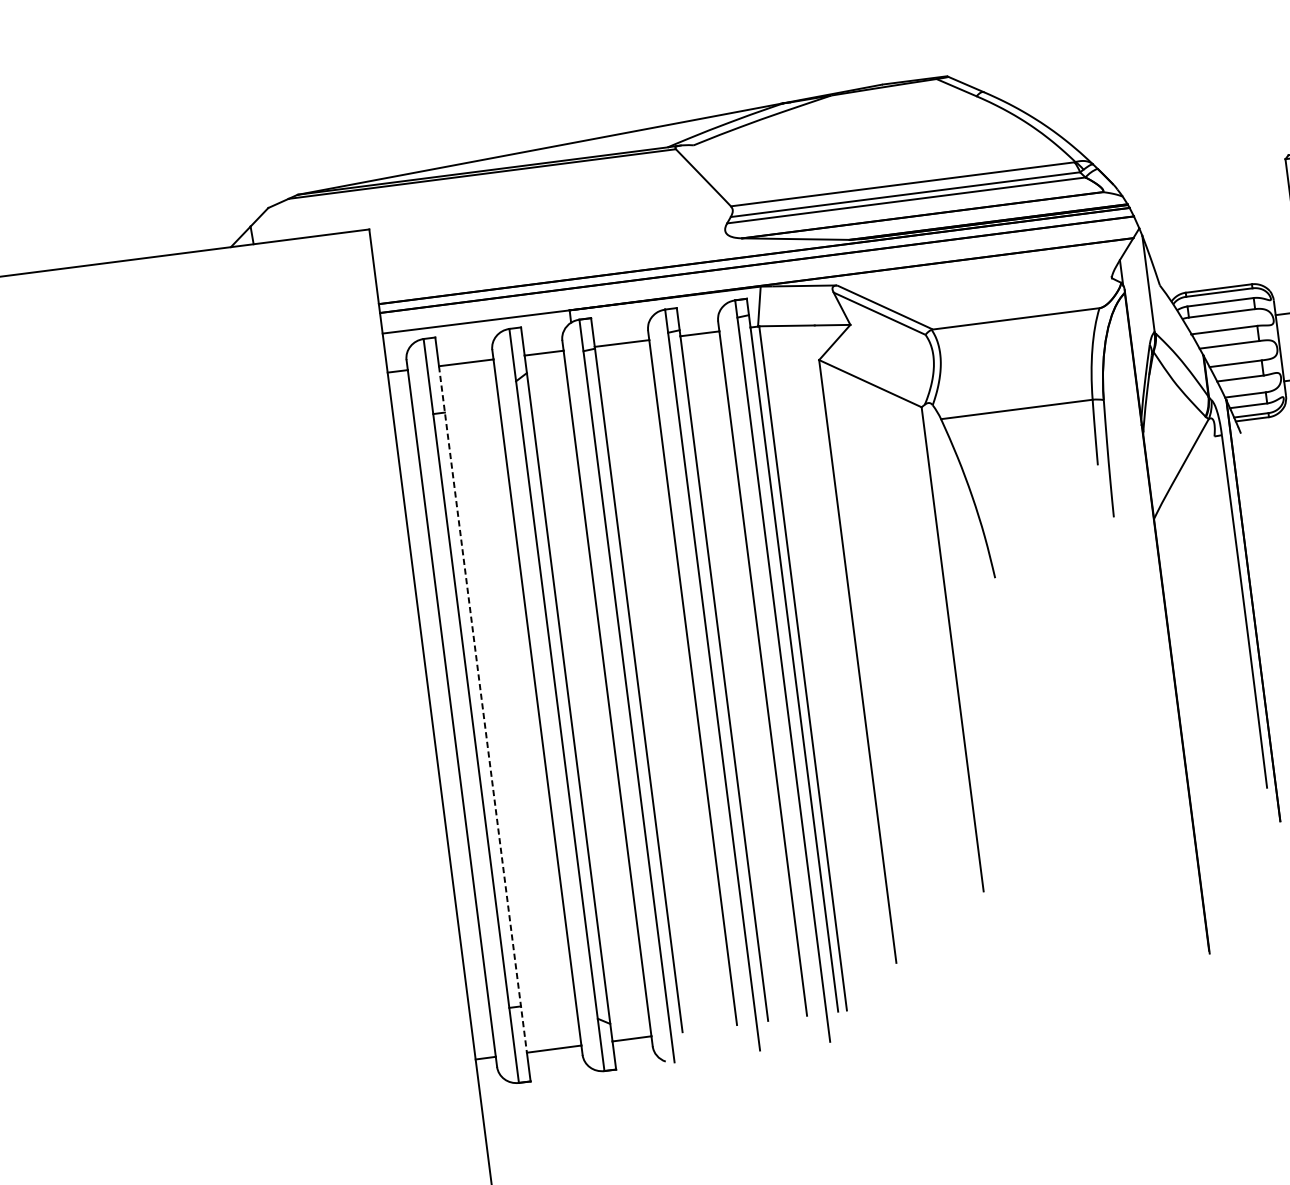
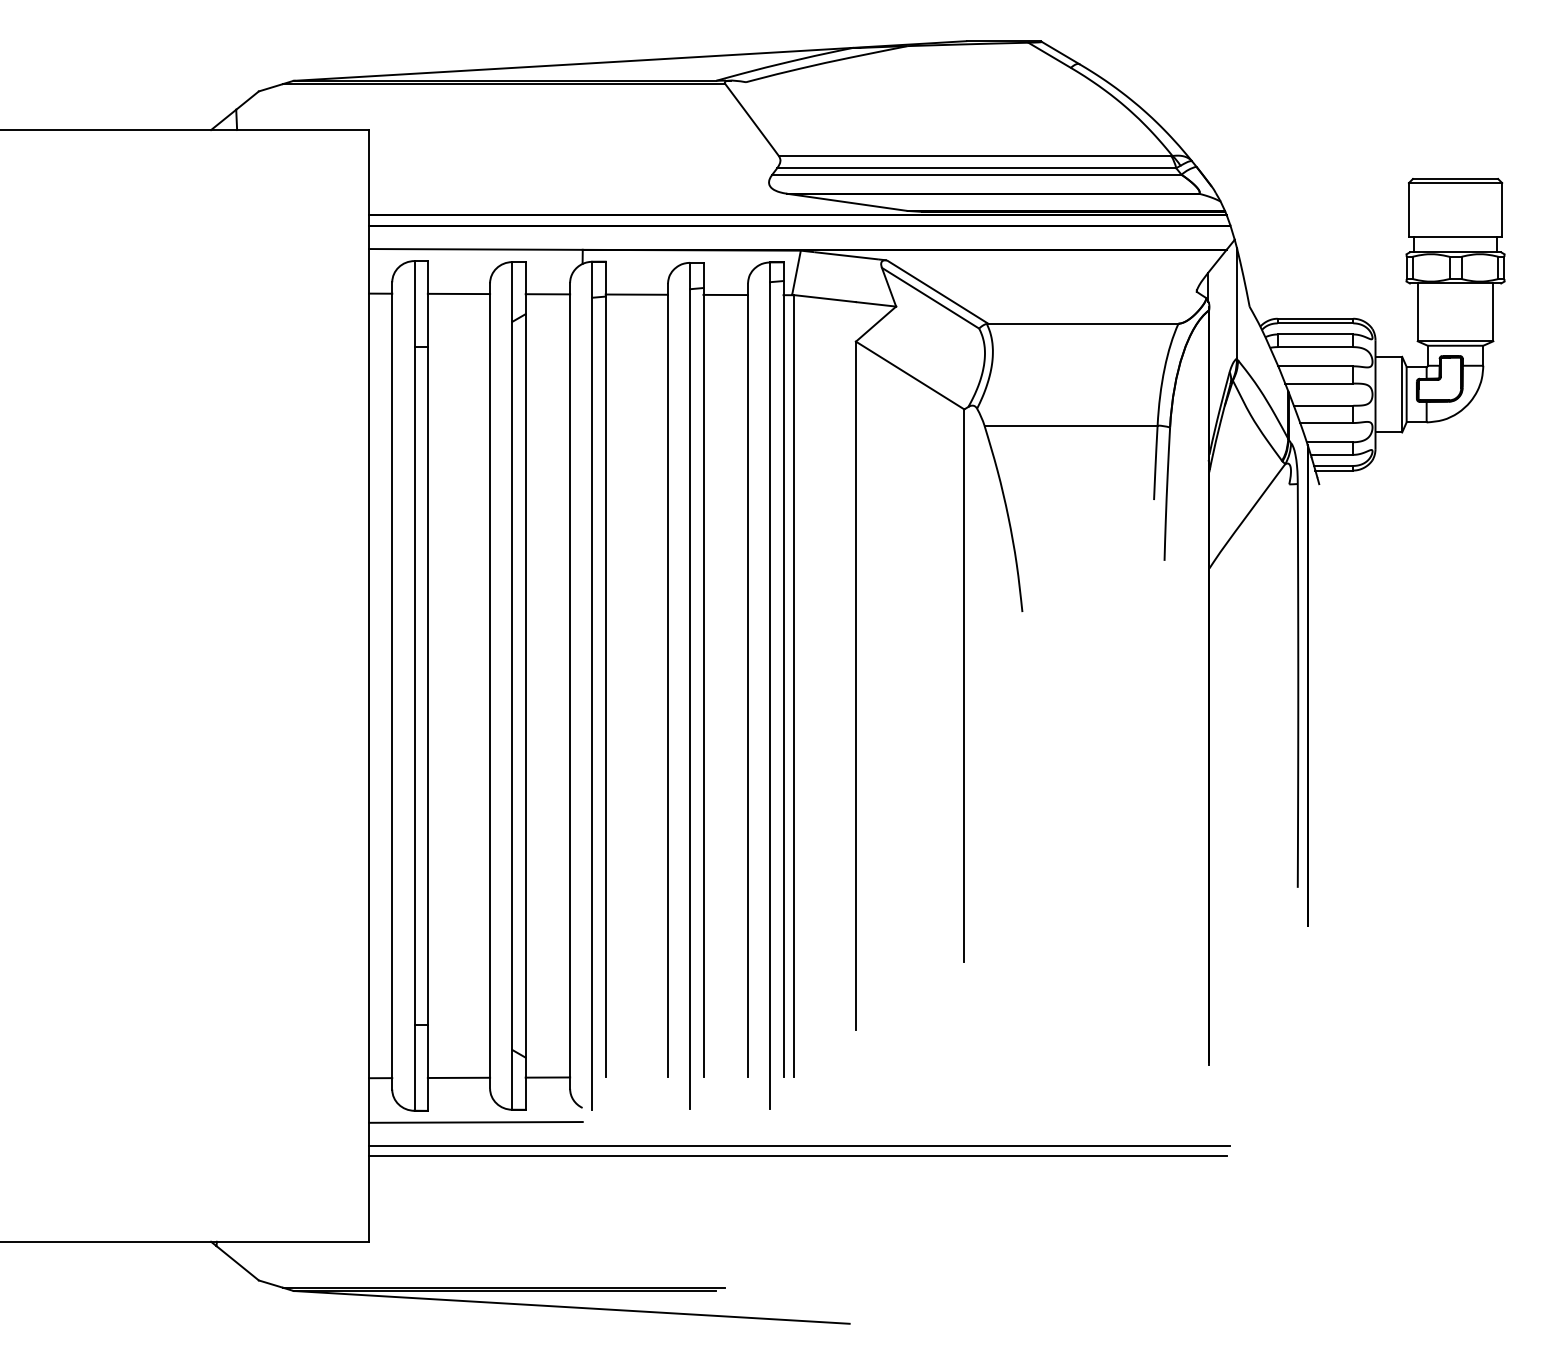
line: (482, 710) -> (427, 686), dashed -> solid
line: (859, 1071) -> (799, 1146), added
line: (859, 1080) -> (797, 1156), added
line: (573, 1086) -> (475, 1122), added

